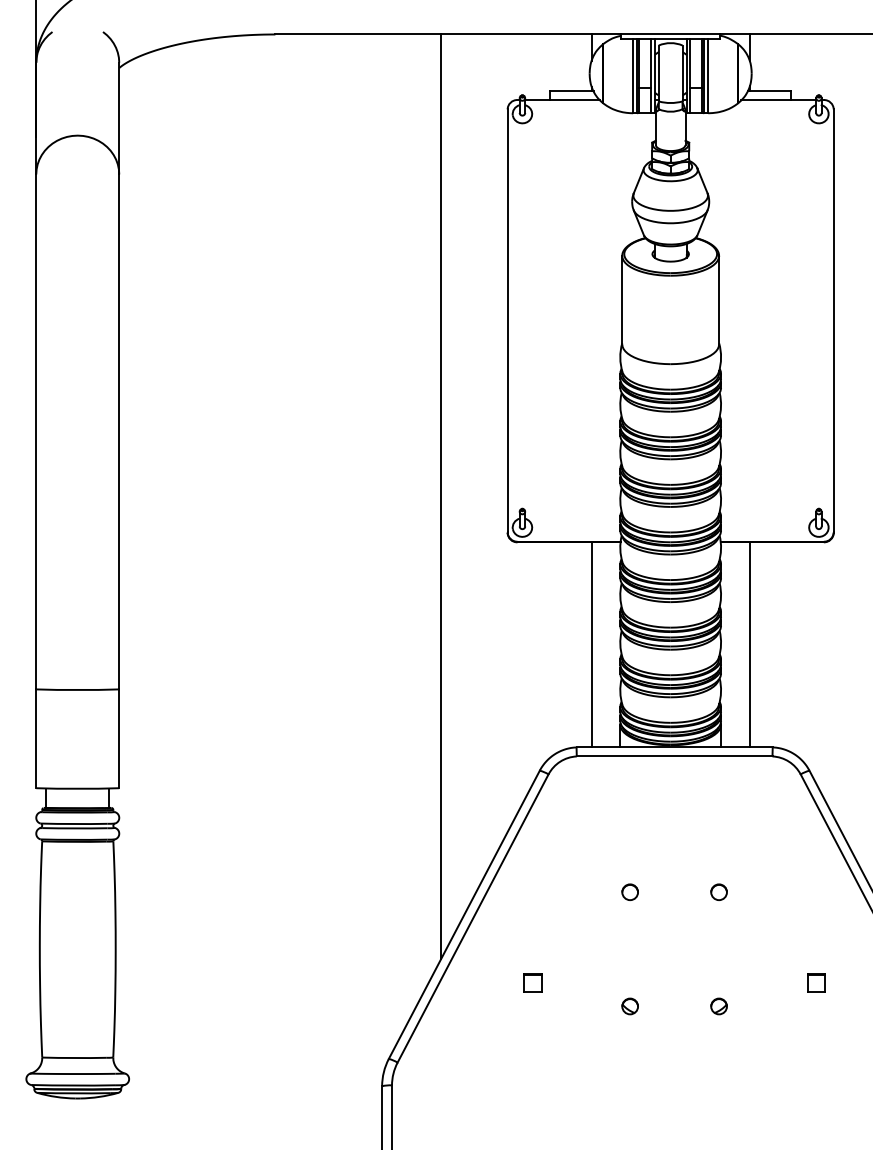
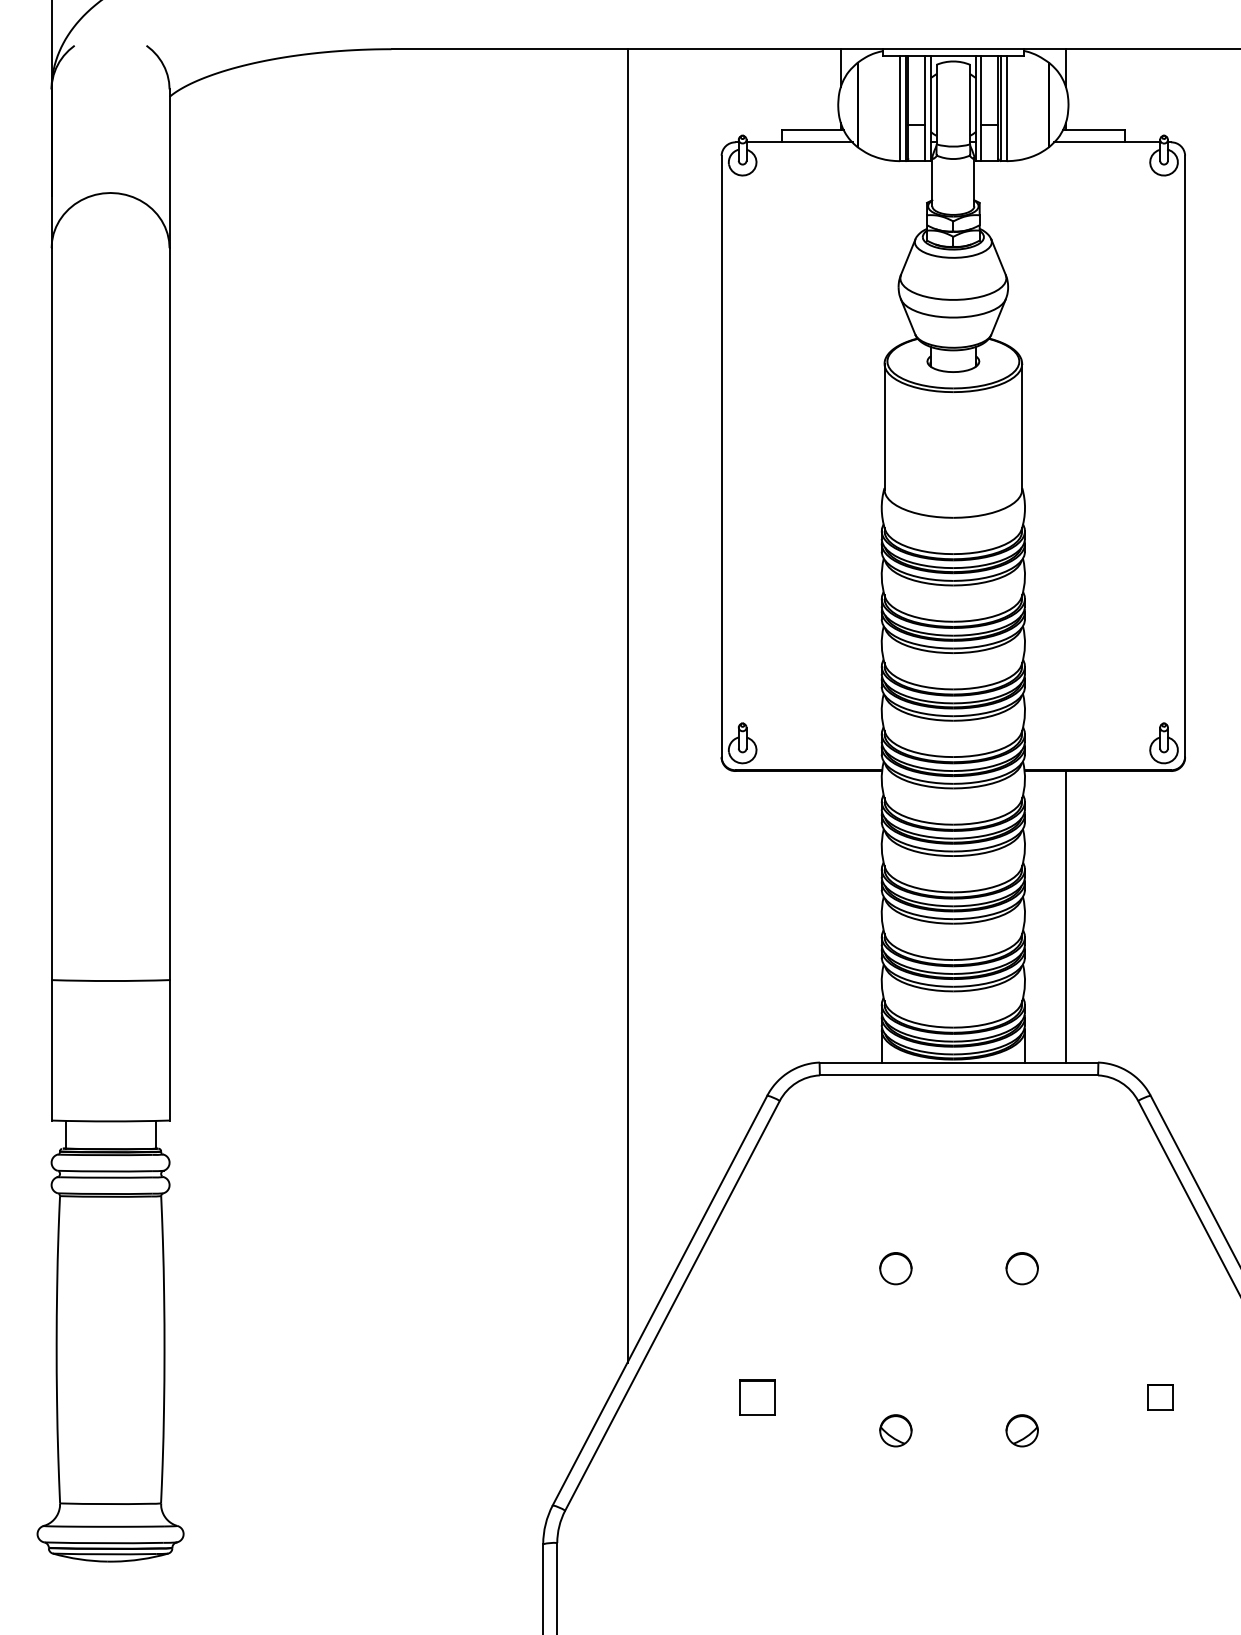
line: (591, 644) -> (840, 916), removed
circle: (629, 891) -> (894, 1267), size x1.4
circle: (718, 891) -> (1021, 1267), size x1.4
part: (532, 982) -> (756, 1396), size x1.4
part: (629, 1006) -> (894, 1430), size x1.4
part: (718, 1006) -> (1021, 1430), size x1.4

